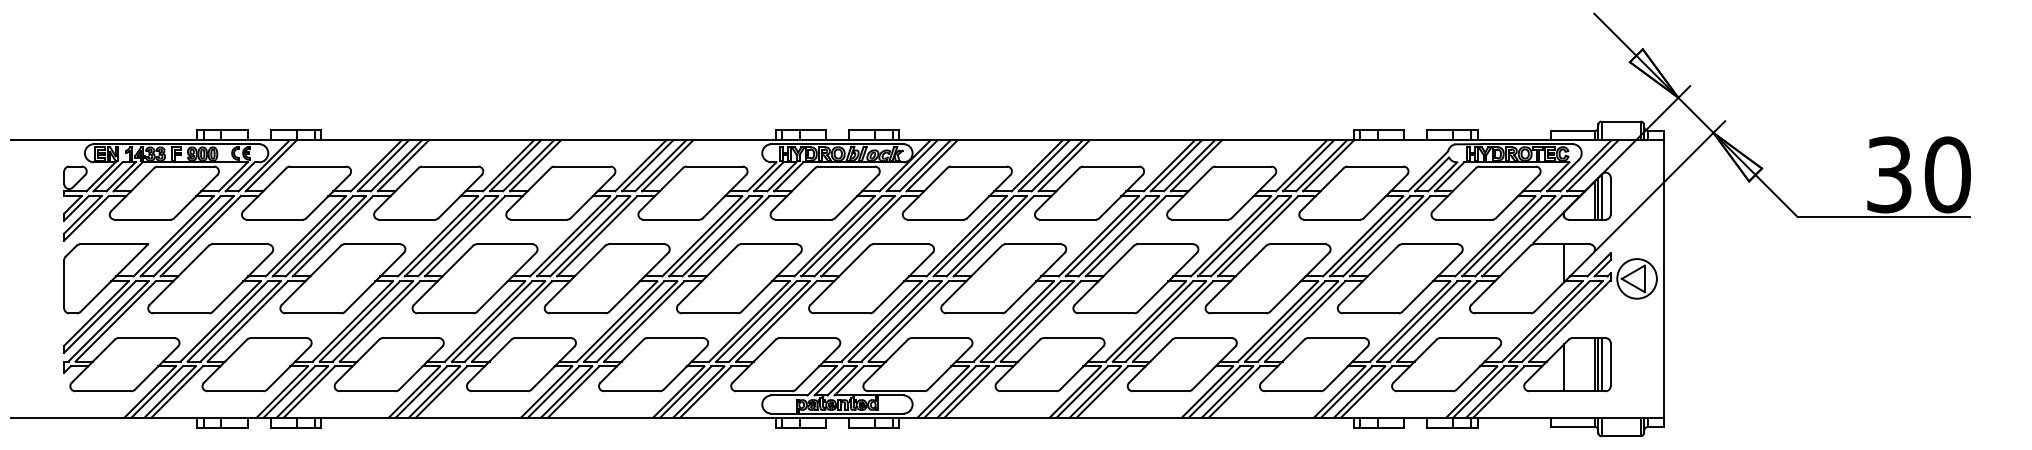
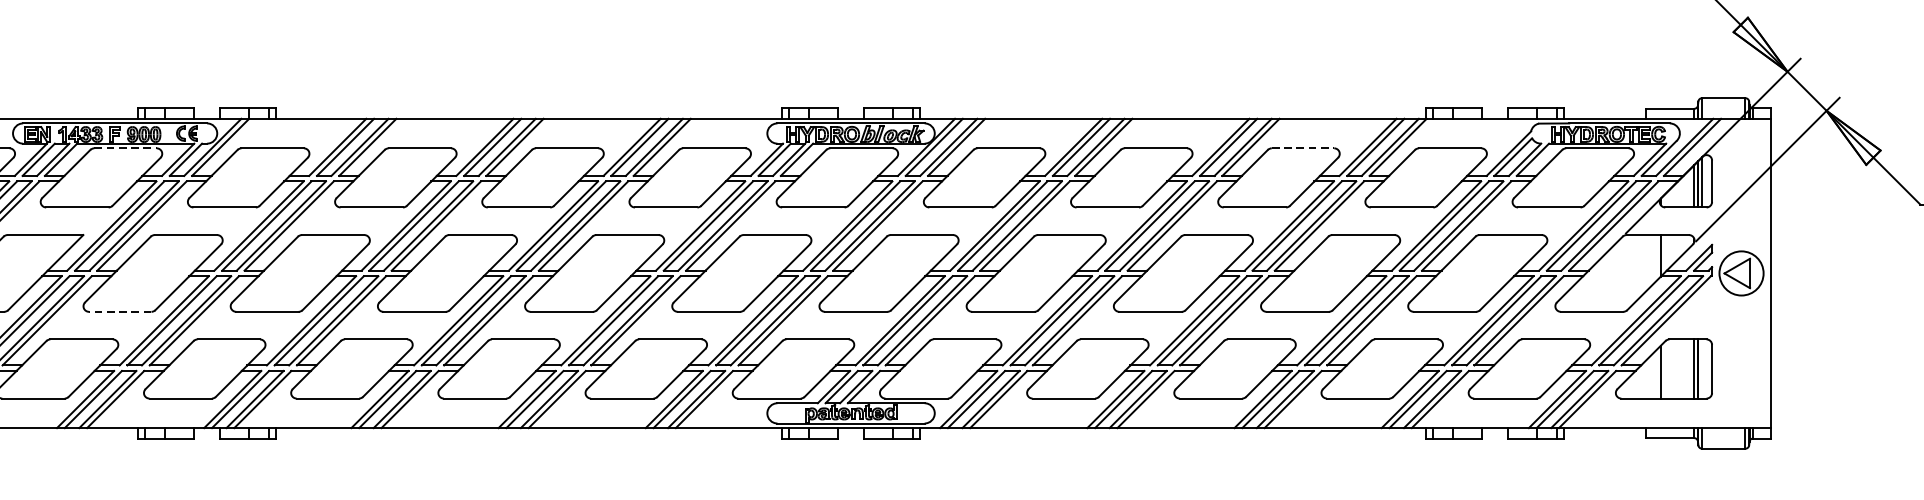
line: (186, 166) -> (126, 148), solid -> dashed
line: (1243, 166) -> (1303, 148), solid -> dashed
line: (180, 313) -> (119, 311), solid -> dashed
line: (1601, 364) -> (1701, 368), removed

